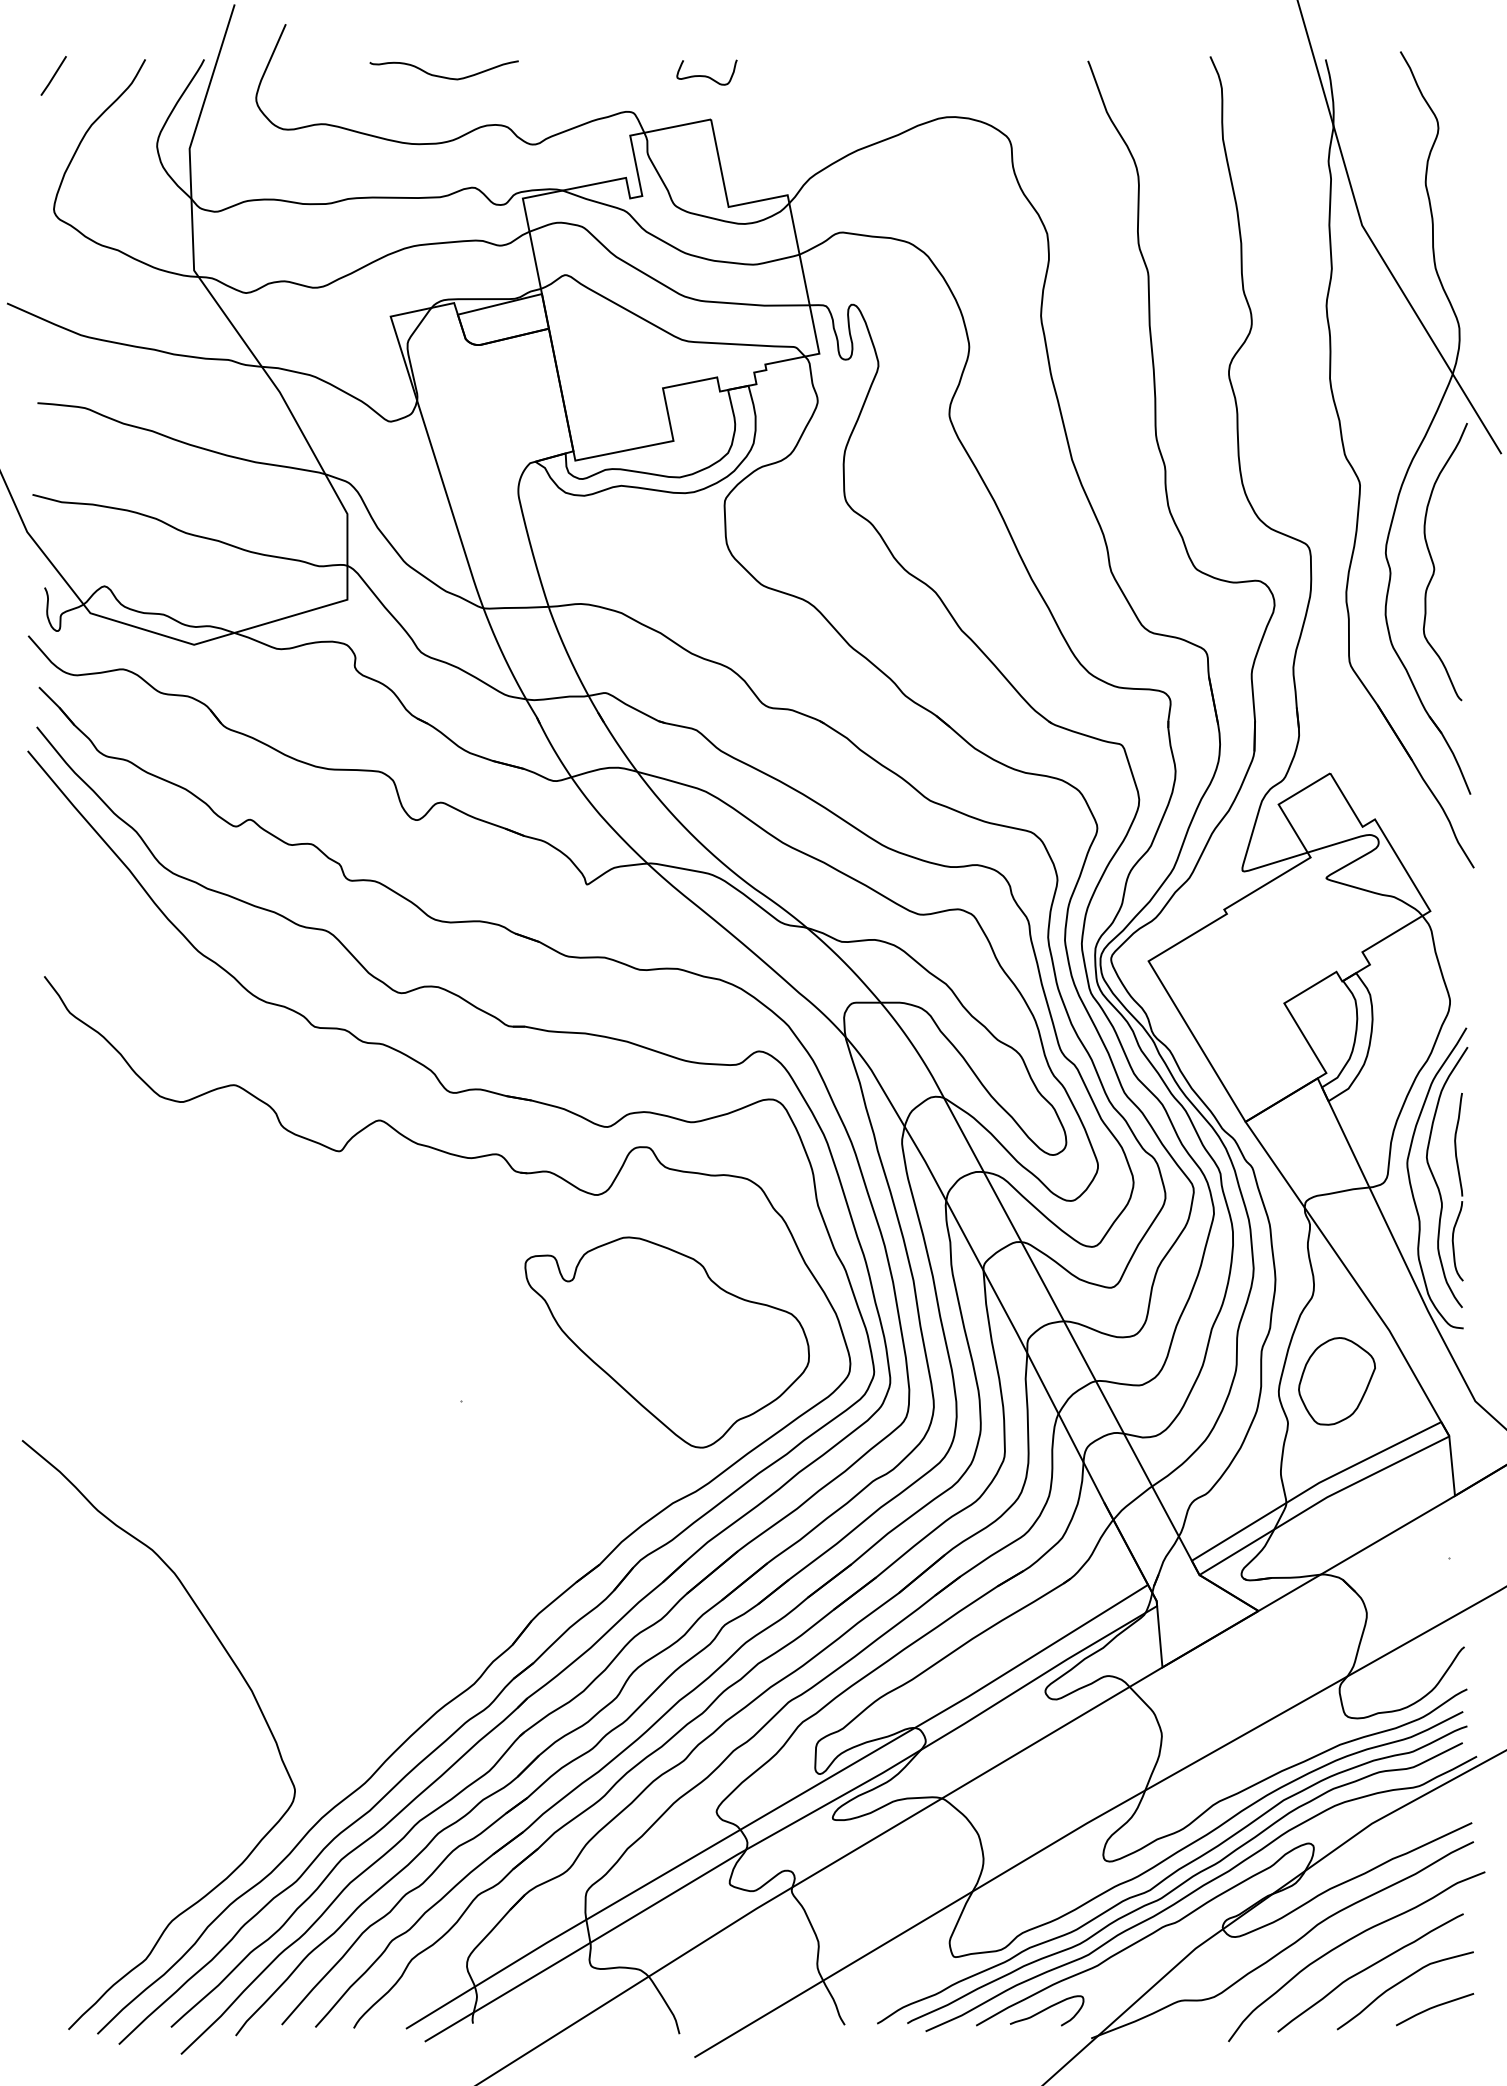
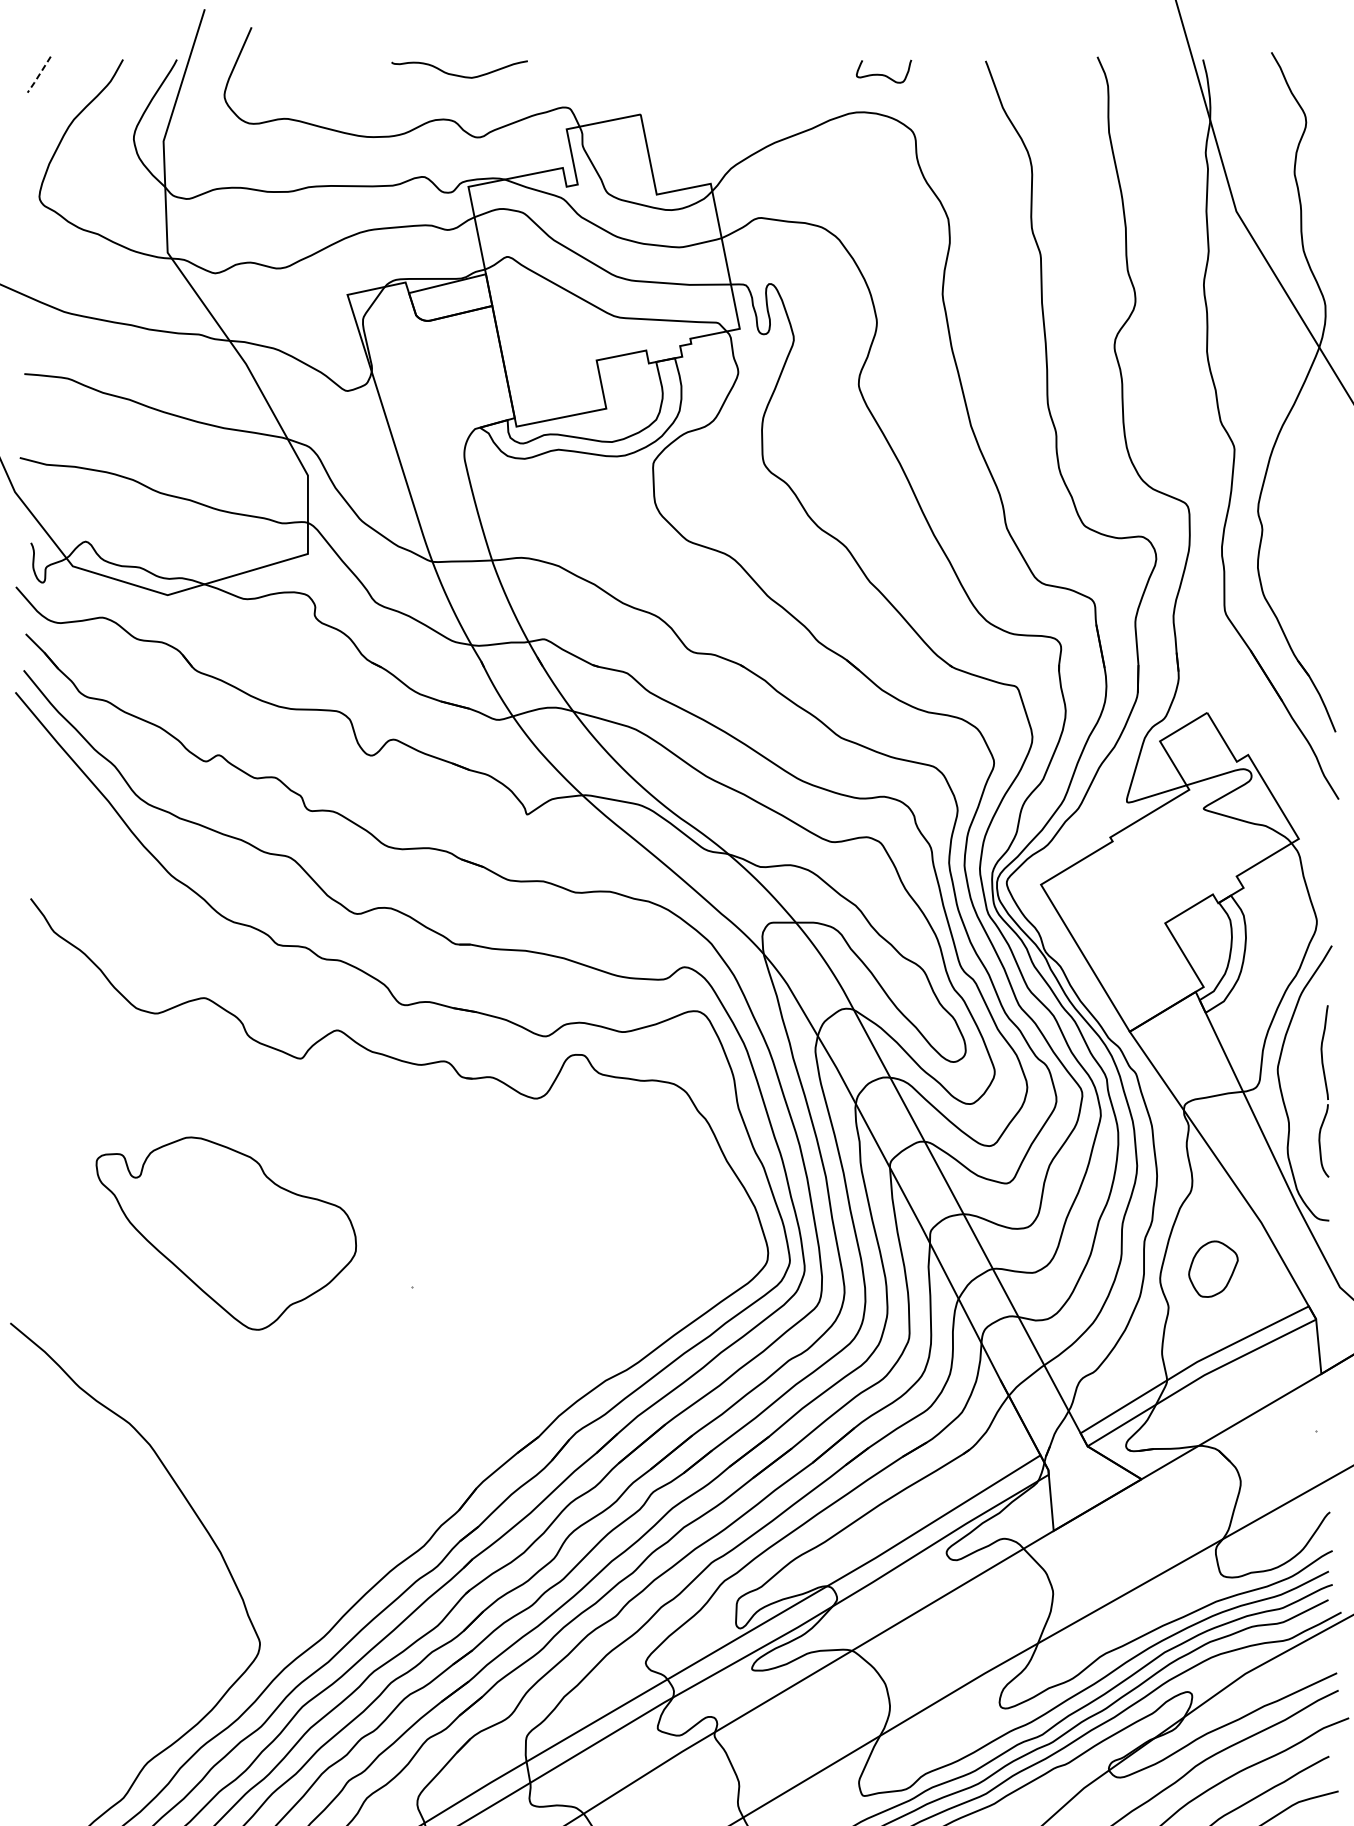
curve: (440, 75) -> (456, 74), moved
curve: (706, 75) -> (883, 74), moved
line: (53, 76) -> (39, 75), solid -> dashed
curve: (1434, 563) -> (1302, 520), removed
curve: (1437, 1183) -> (1305, 1088), removed
part: (666, 1342) -> (225, 1233), moved
part: (1336, 1381) -> (1212, 1269), size x0.7

